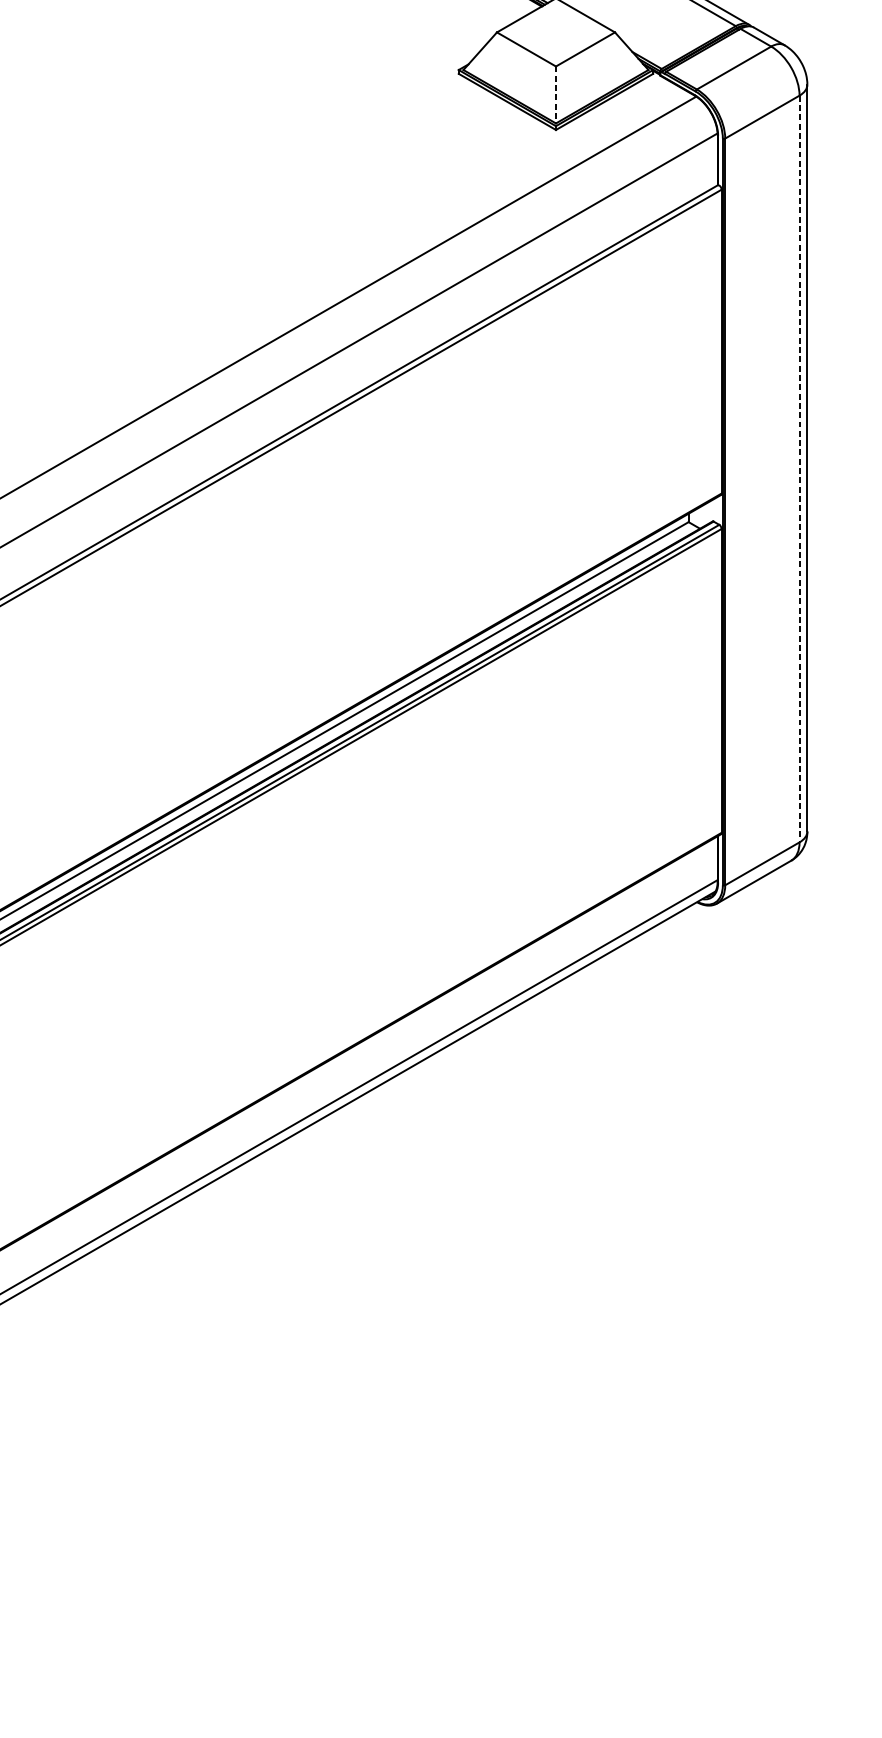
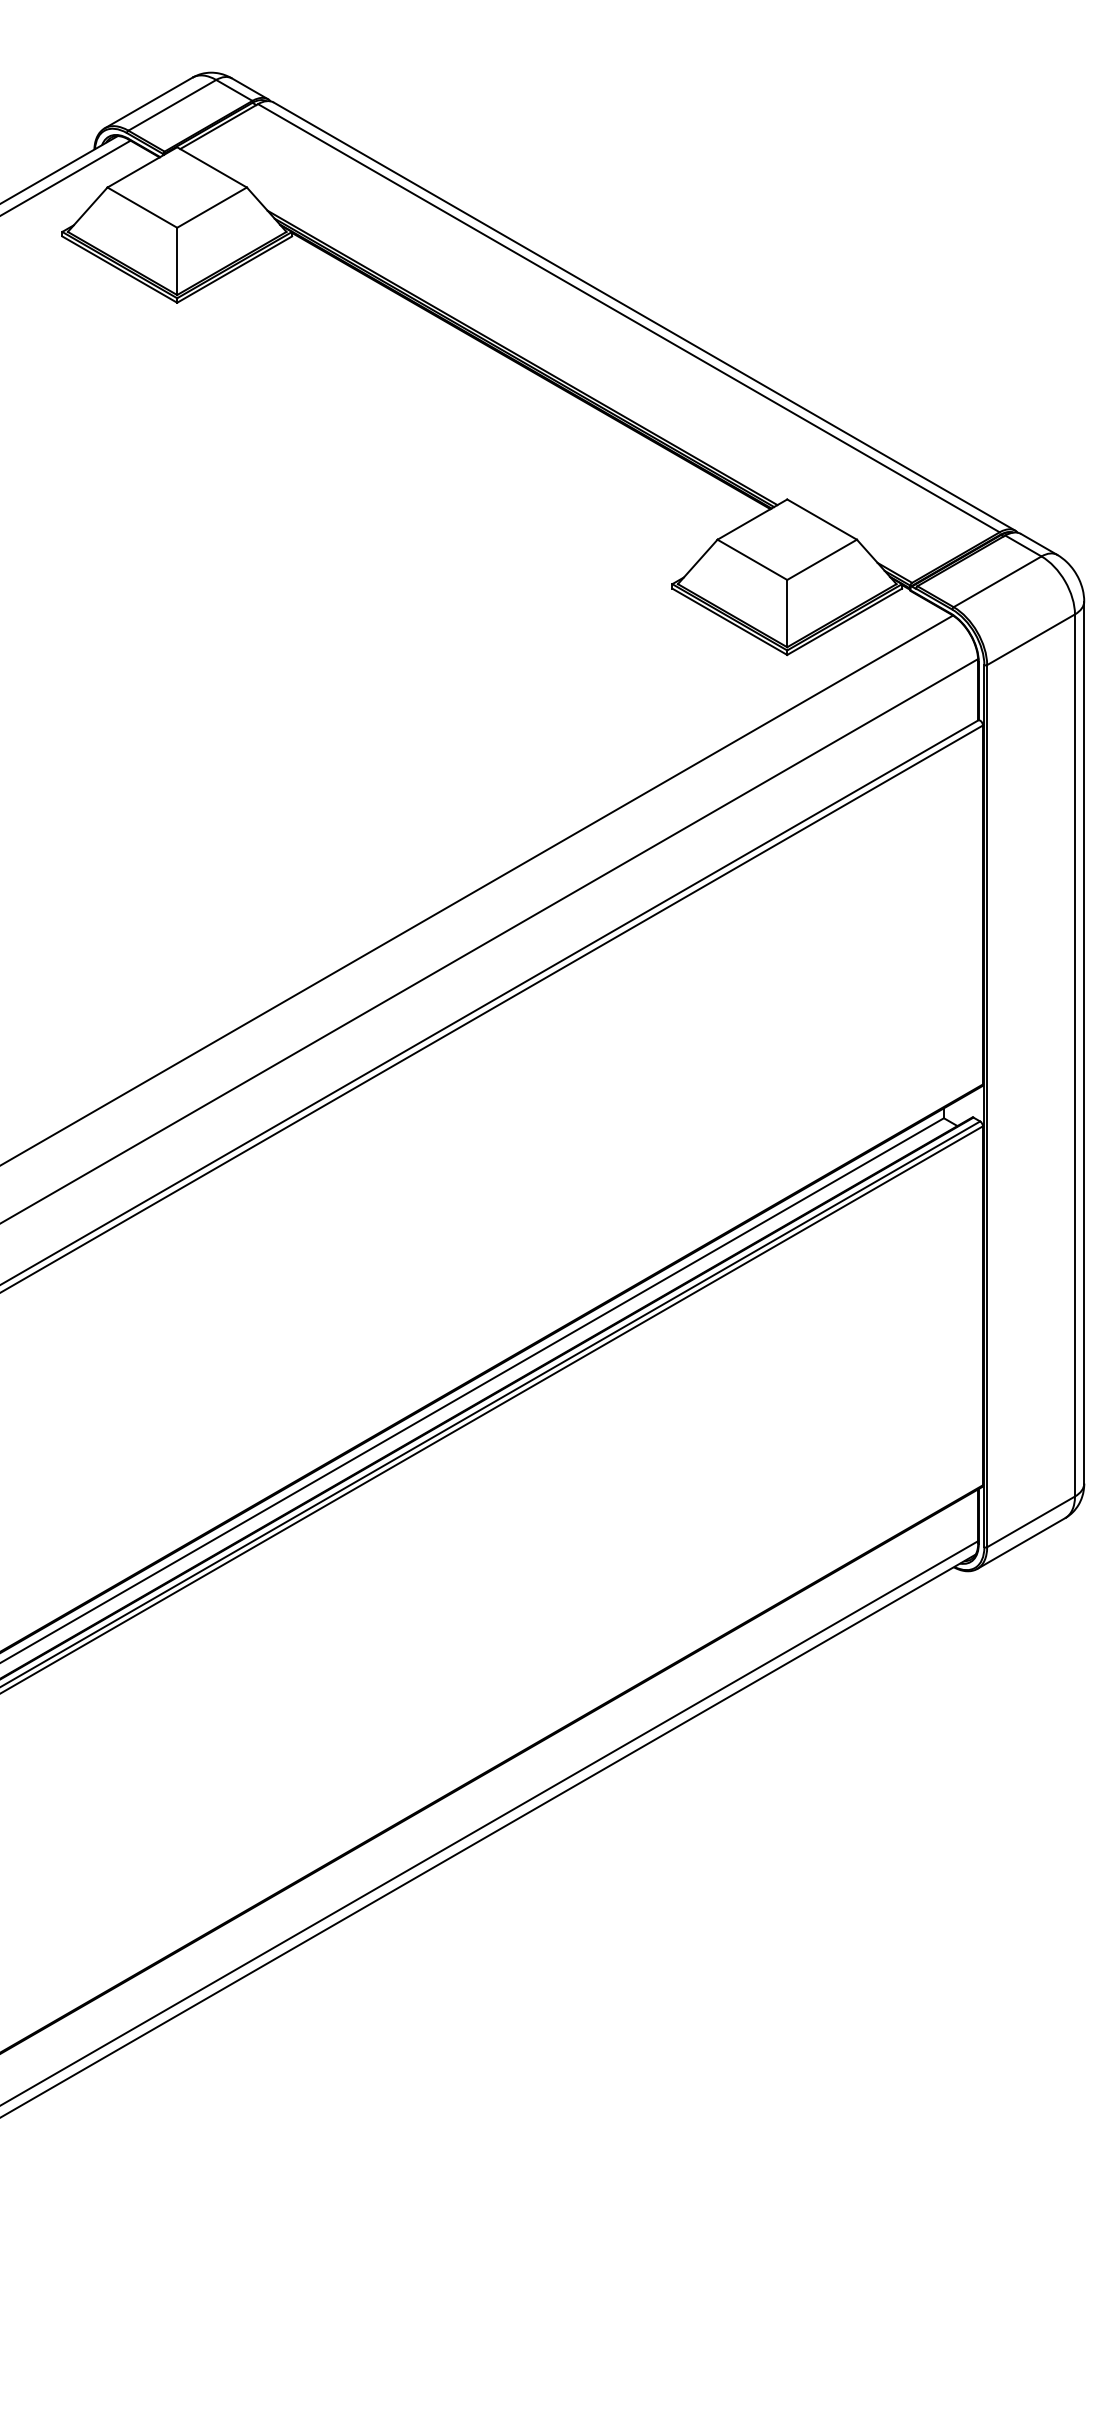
line: (556, 94) -> (787, 613), dashed -> solid
line: (799, 469) -> (1074, 1055), dashed -> solid

